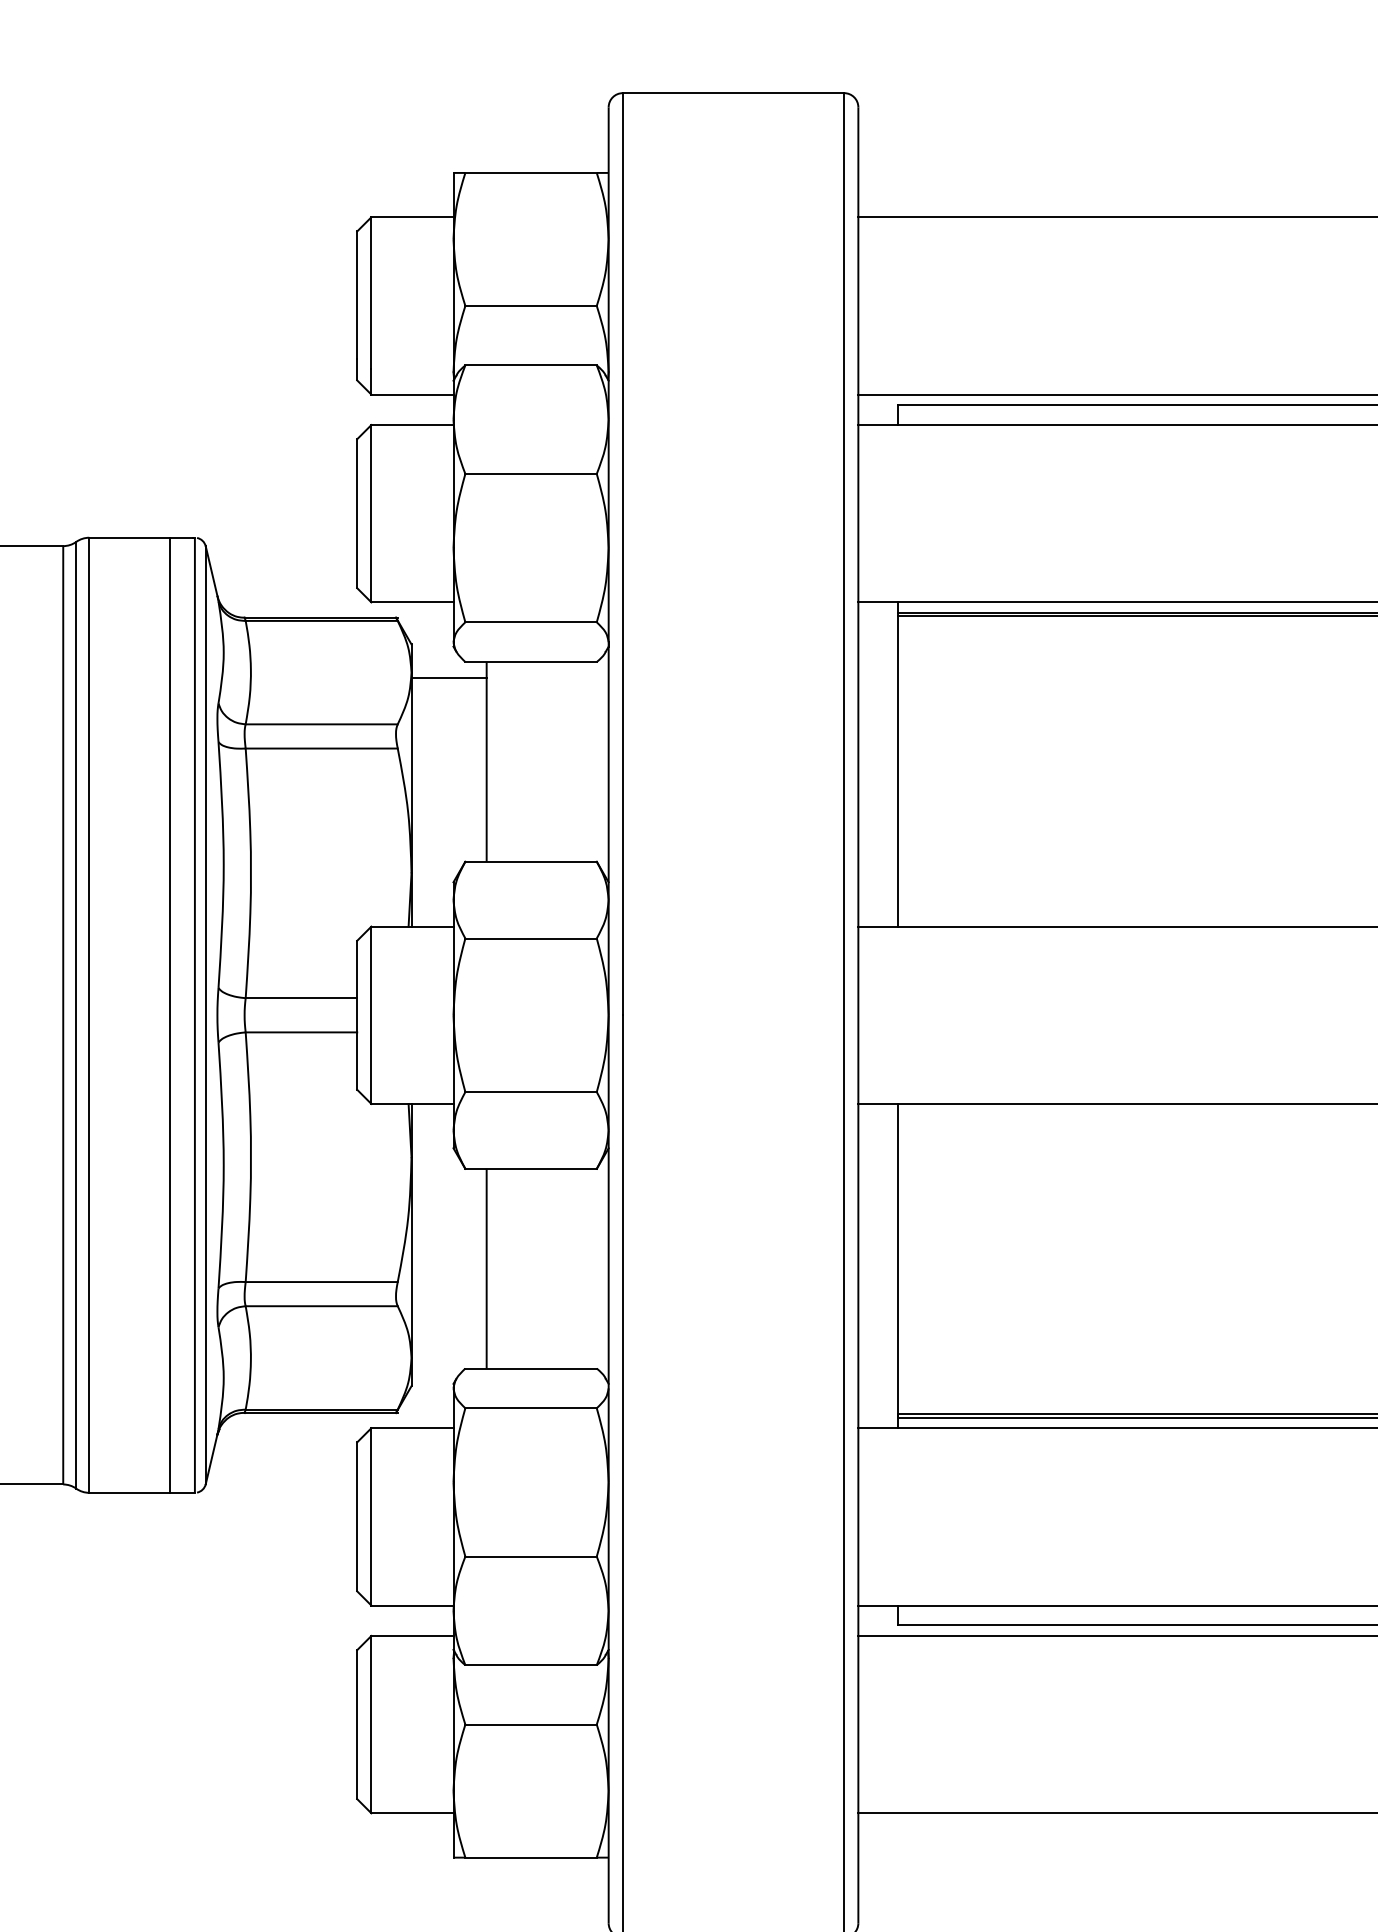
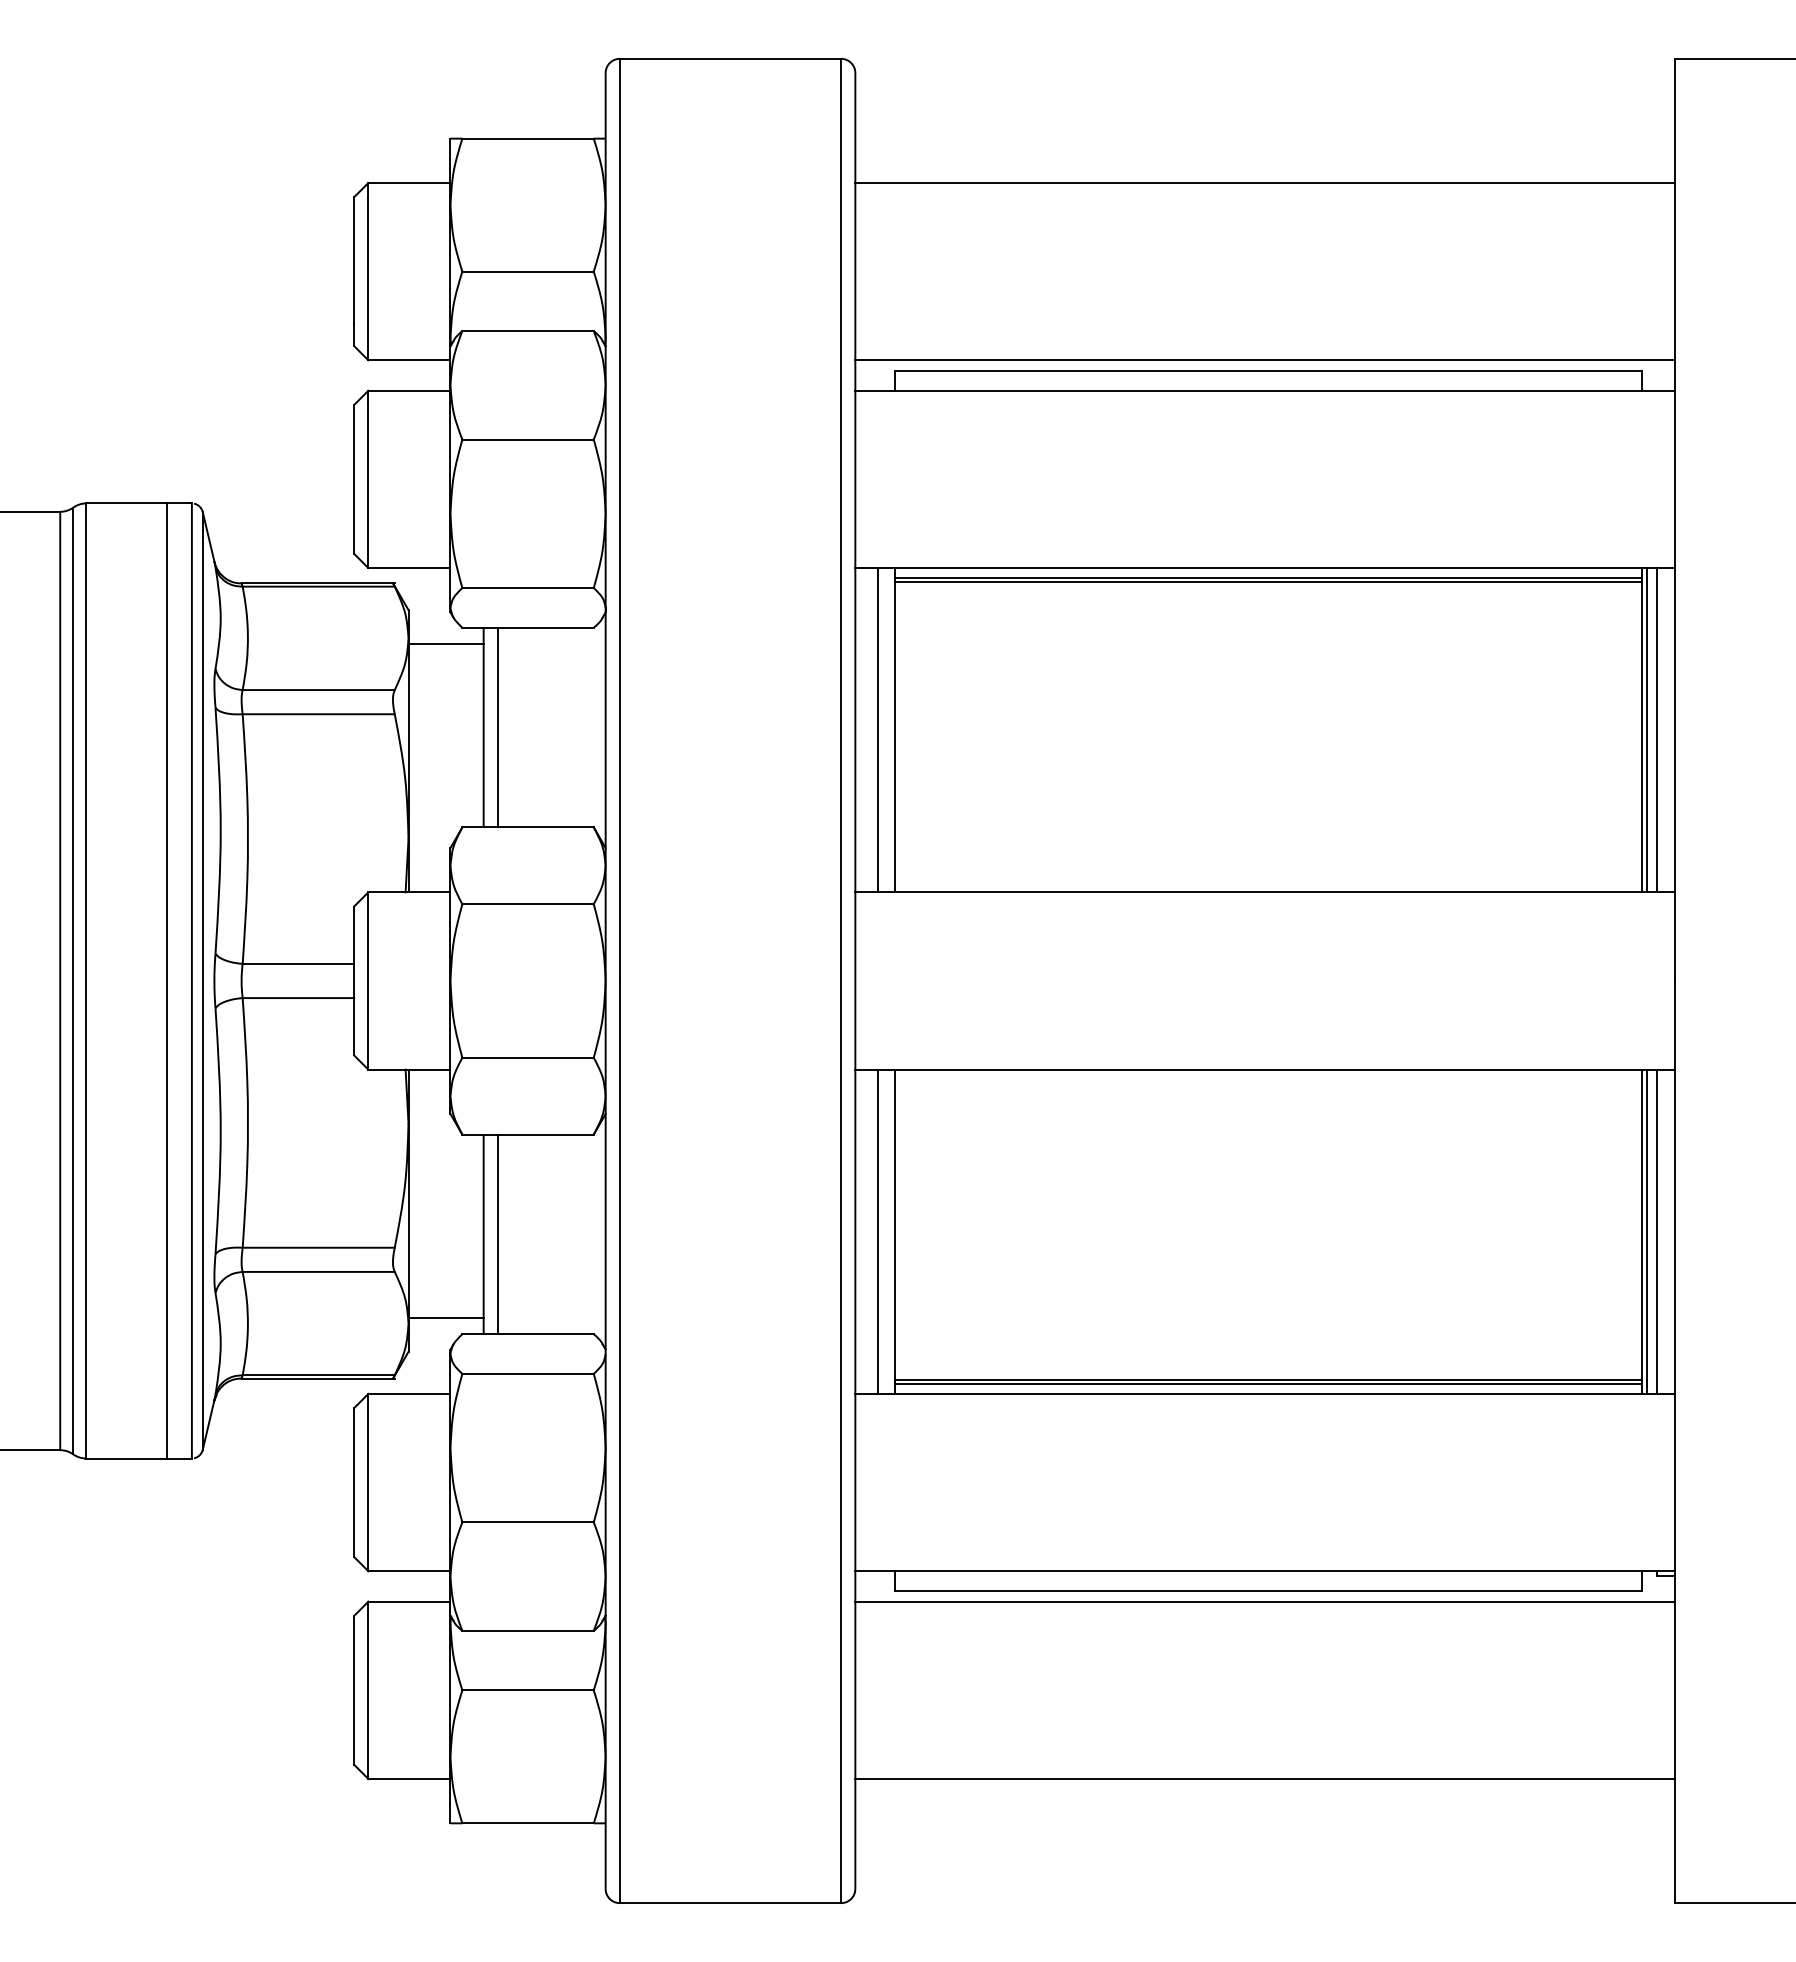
line: (500, 761) -> (497, 727), added
line: (880, 764) -> (877, 730), added
line: (880, 1265) -> (877, 1231), added
line: (500, 1268) -> (497, 1234), added
line: (448, 1351) -> (445, 1317), added

